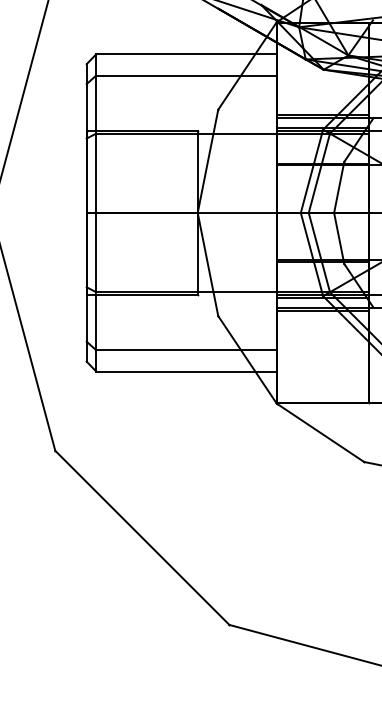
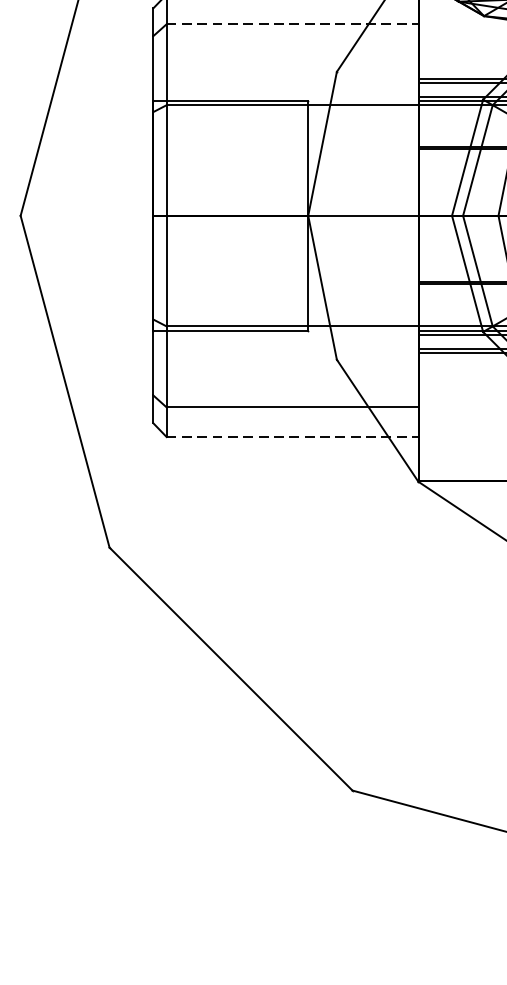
line: (187, 75) -> (293, 24), solid -> dashed
line: (187, 371) -> (293, 437), solid -> dashed

